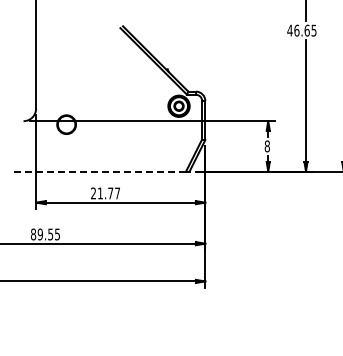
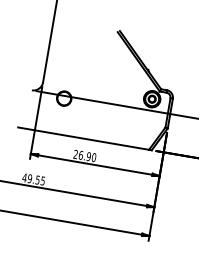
line: (100, 171) -> (83, 138), dashed -> solid
text: (108, 193) -> (87, 156), 21.77 -> 26.90
text: (32, 234) -> (23, 177), 89.55 -> 49.55

